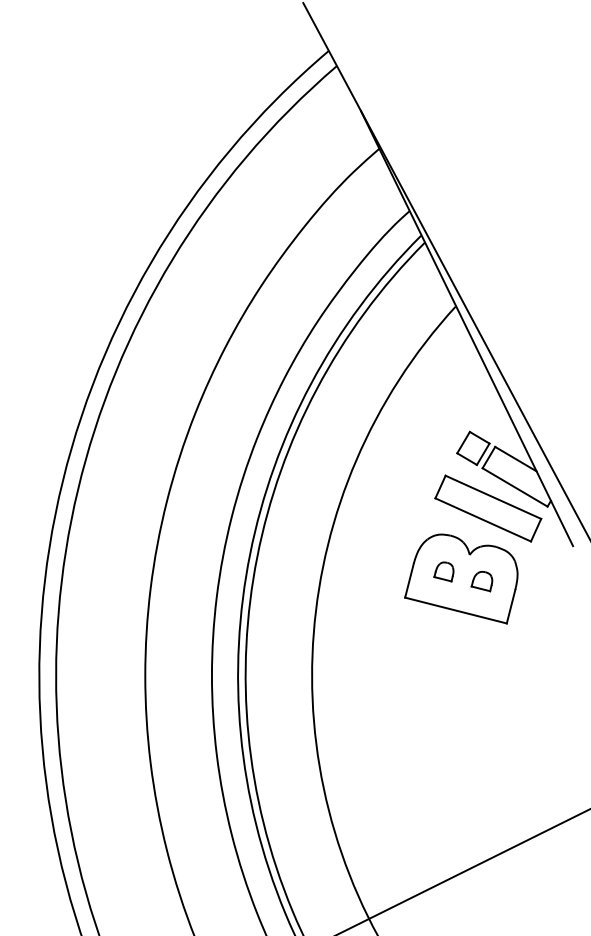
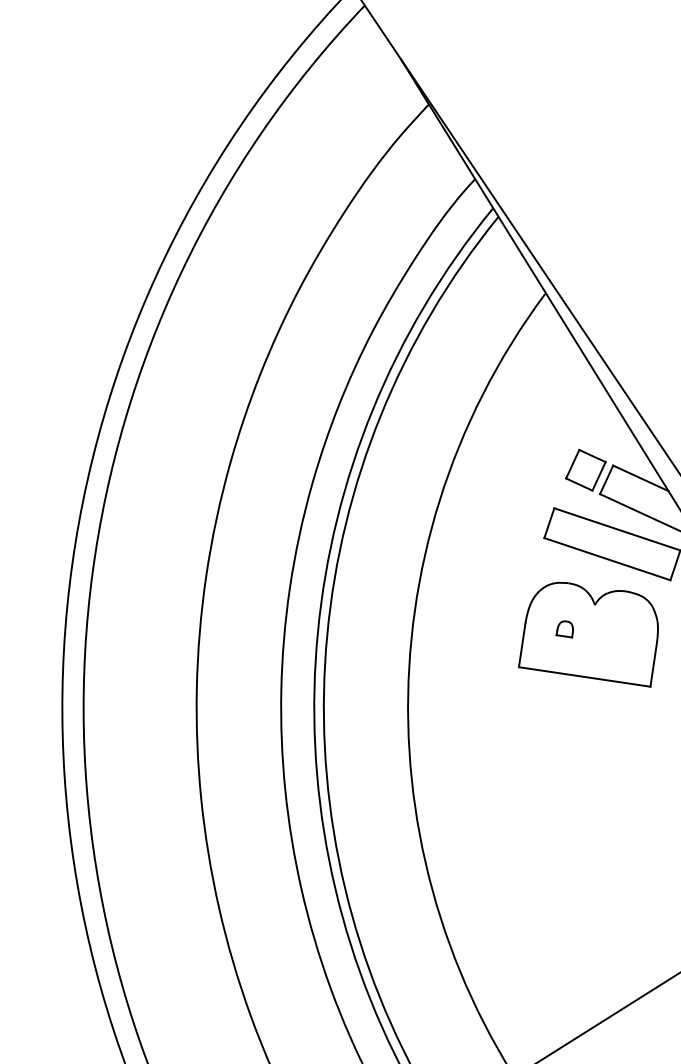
part: (443, 571) -> (563, 629), size x0.7
part: (481, 581) -> (613, 637), removed

